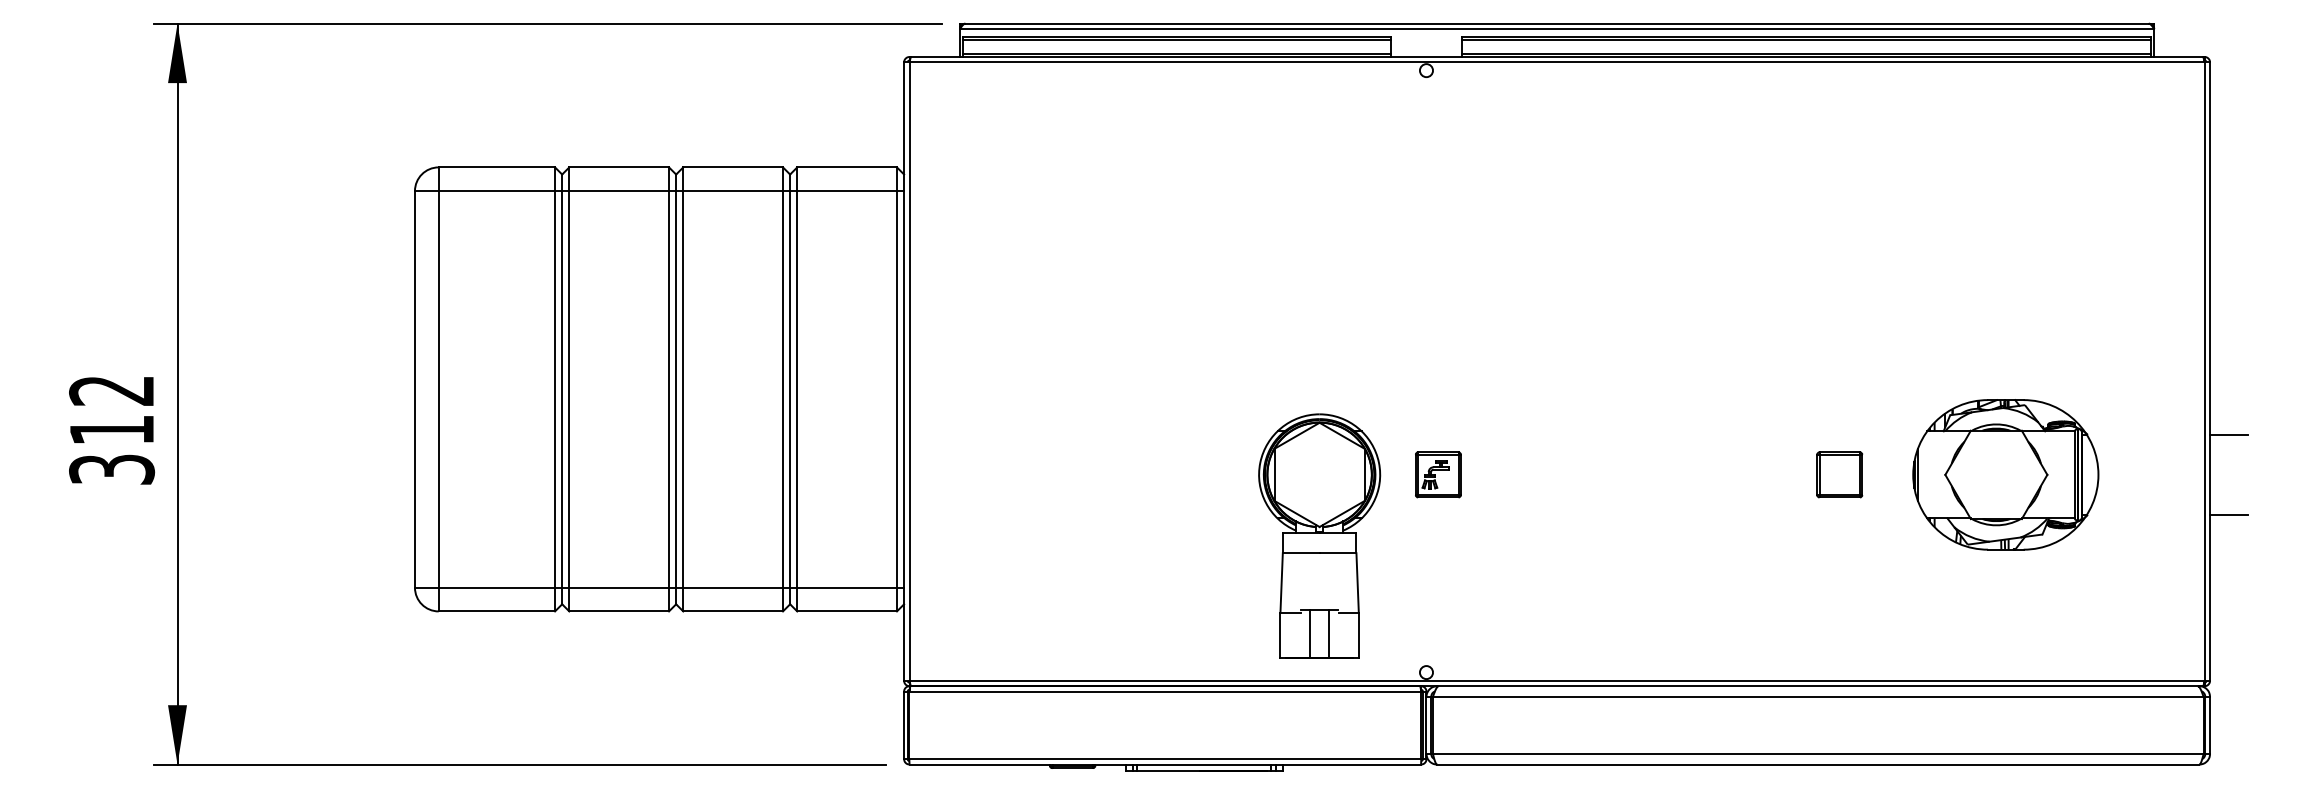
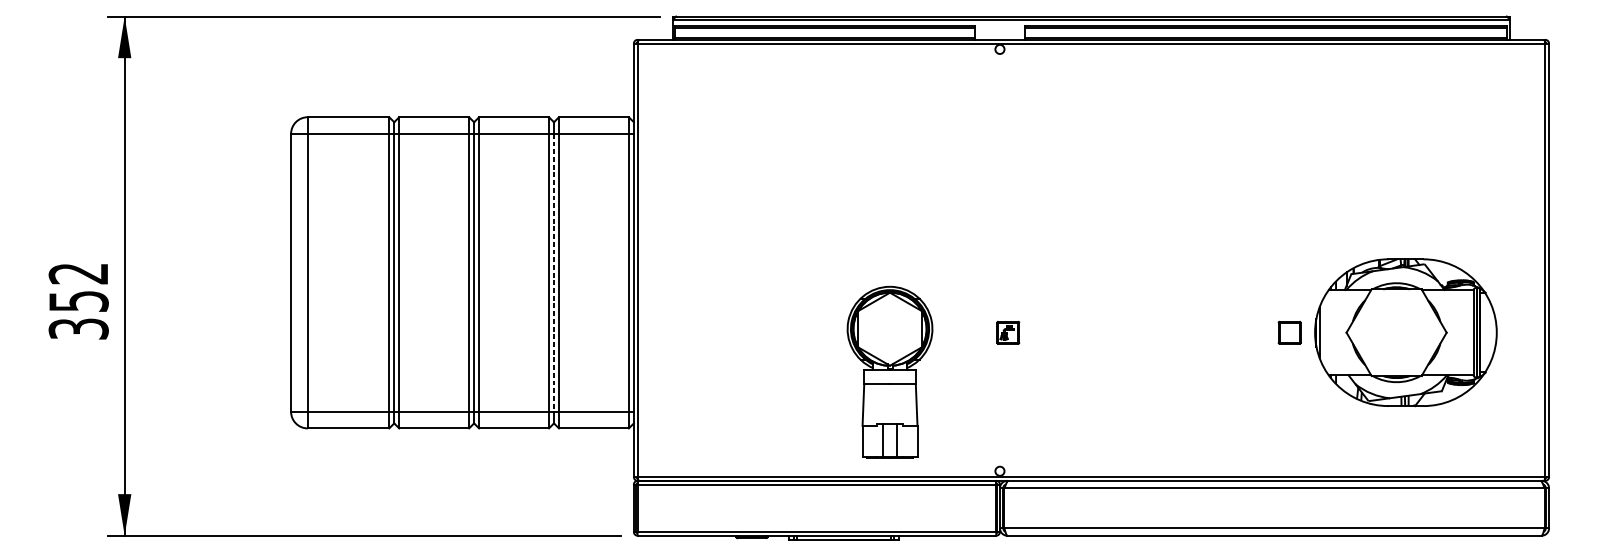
line: (790, 389) -> (554, 272), solid -> dashed
text: (112, 430) -> (79, 301), 312 -> 352
line: (2229, 434) -> (1562, 304), removed
part: (1438, 474) -> (1008, 332), size x0.7
part: (1839, 474) -> (1289, 332), size x0.7
part: (2005, 474) -> (1405, 332), size x1.4
line: (2229, 514) -> (1562, 360), removed
part: (1319, 535) -> (889, 371), moved

